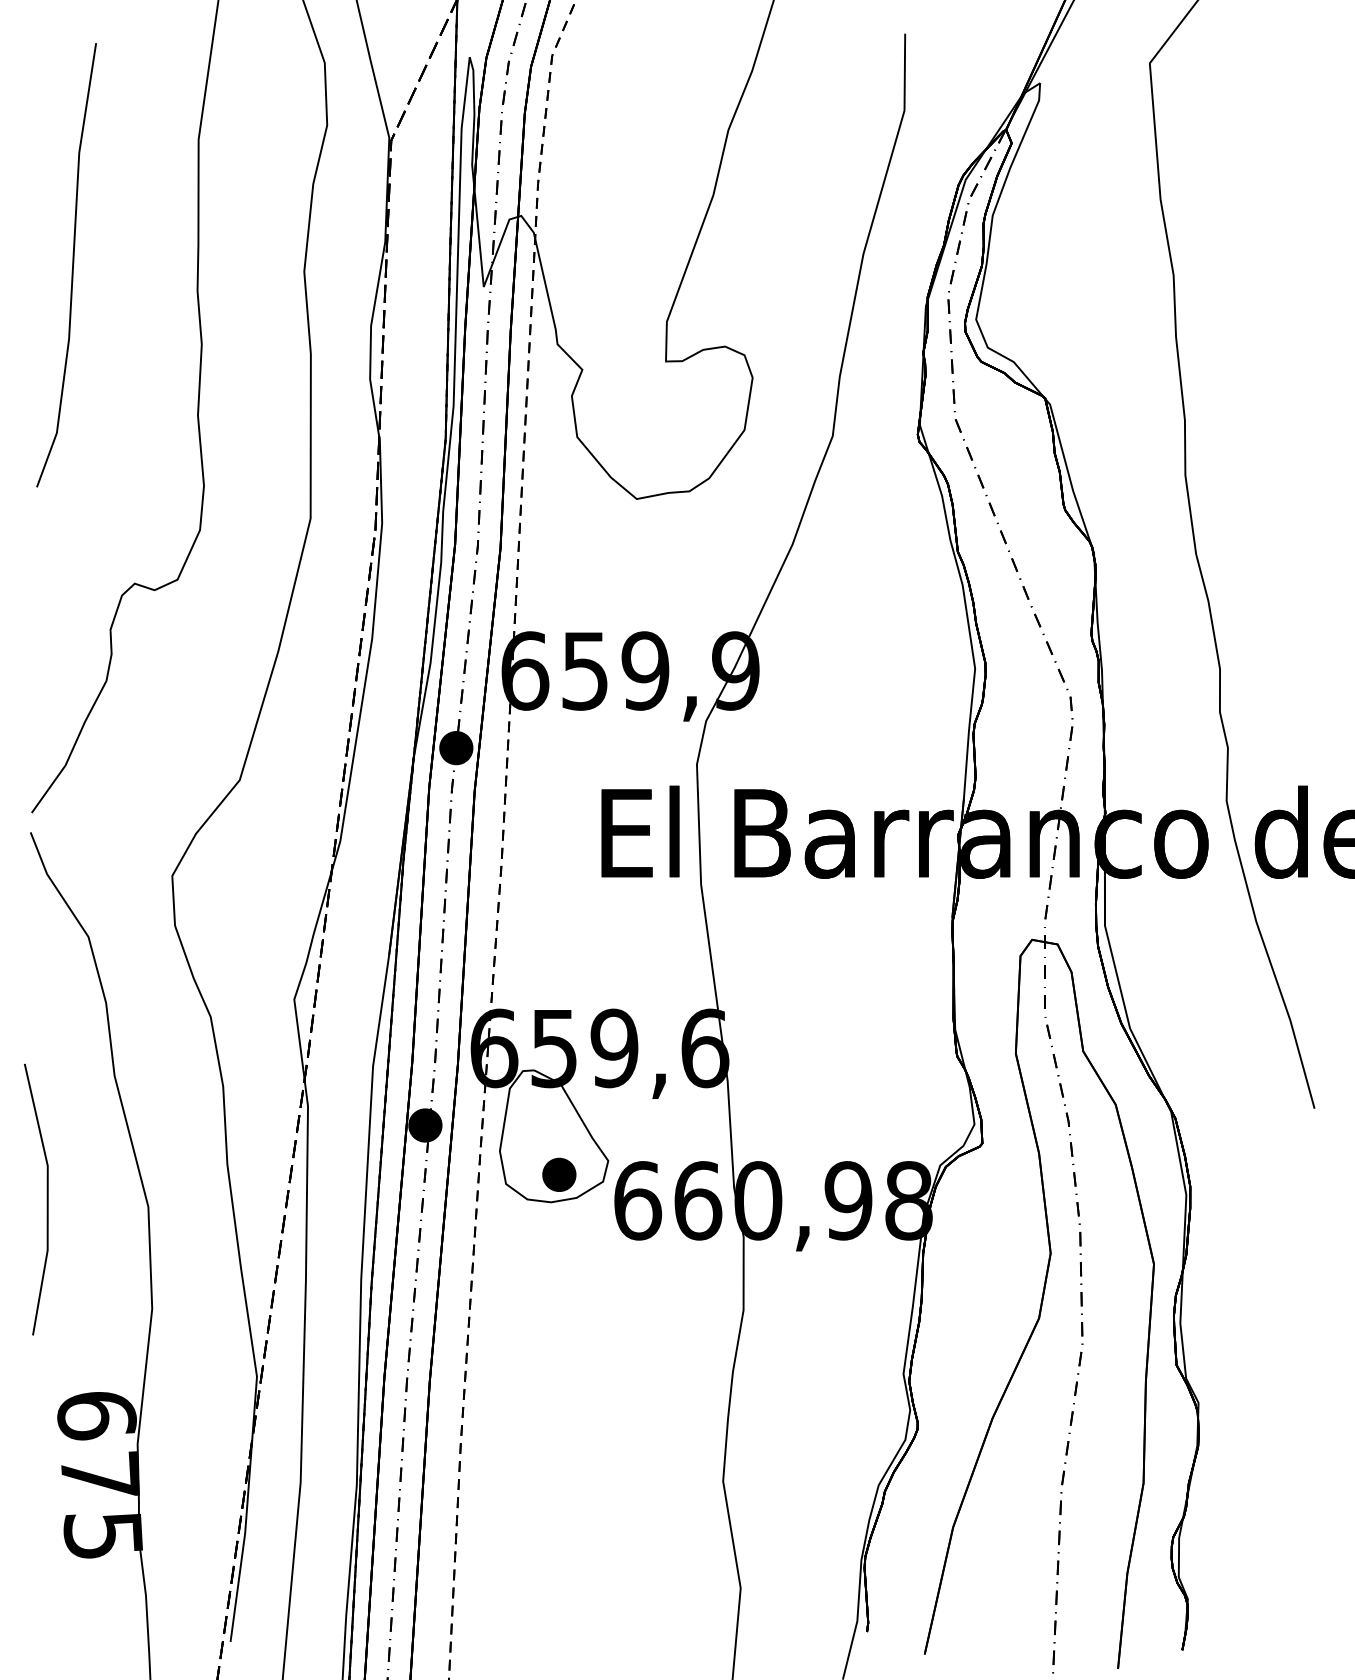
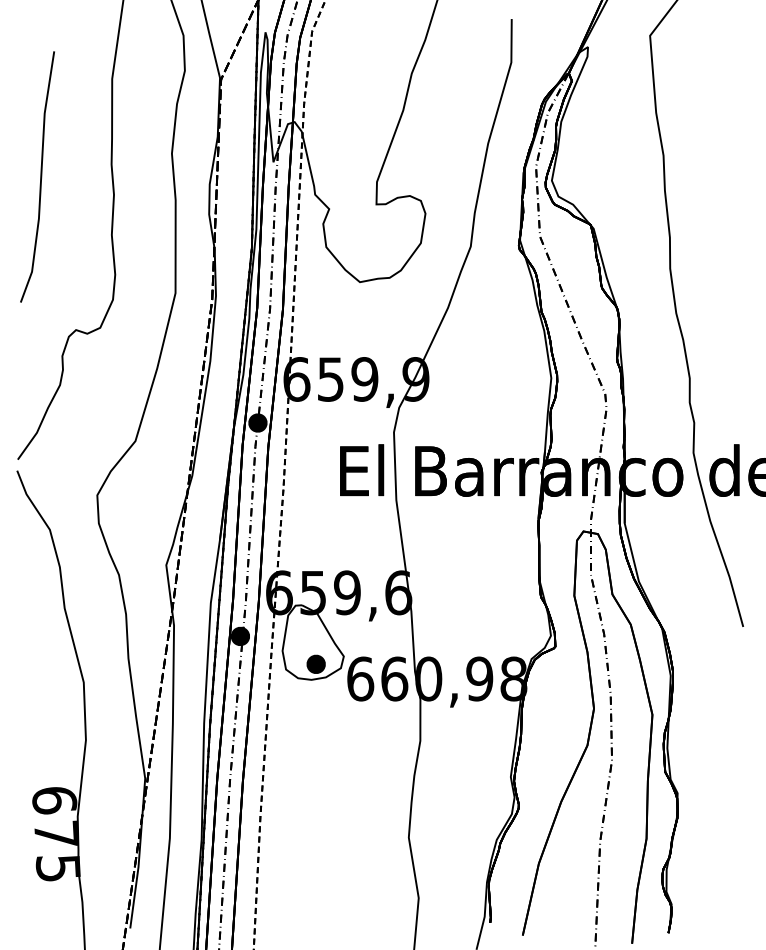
line: (71, 264) -> (40, 176), moved
line: (47, 1199) -> (26, 678), removed

